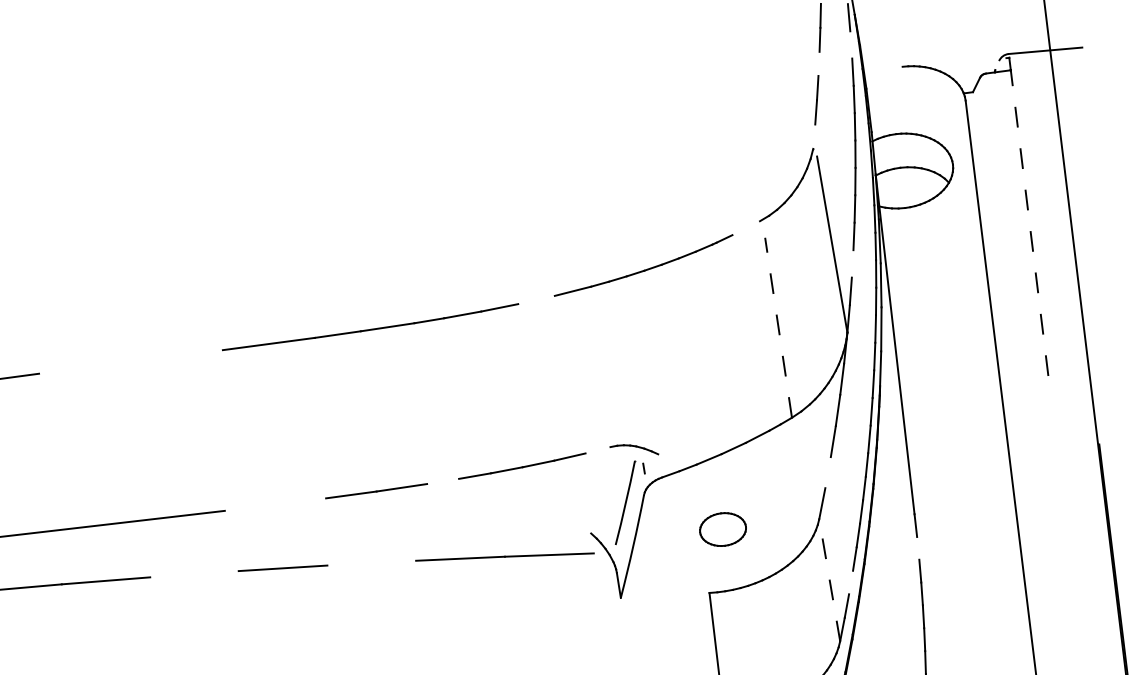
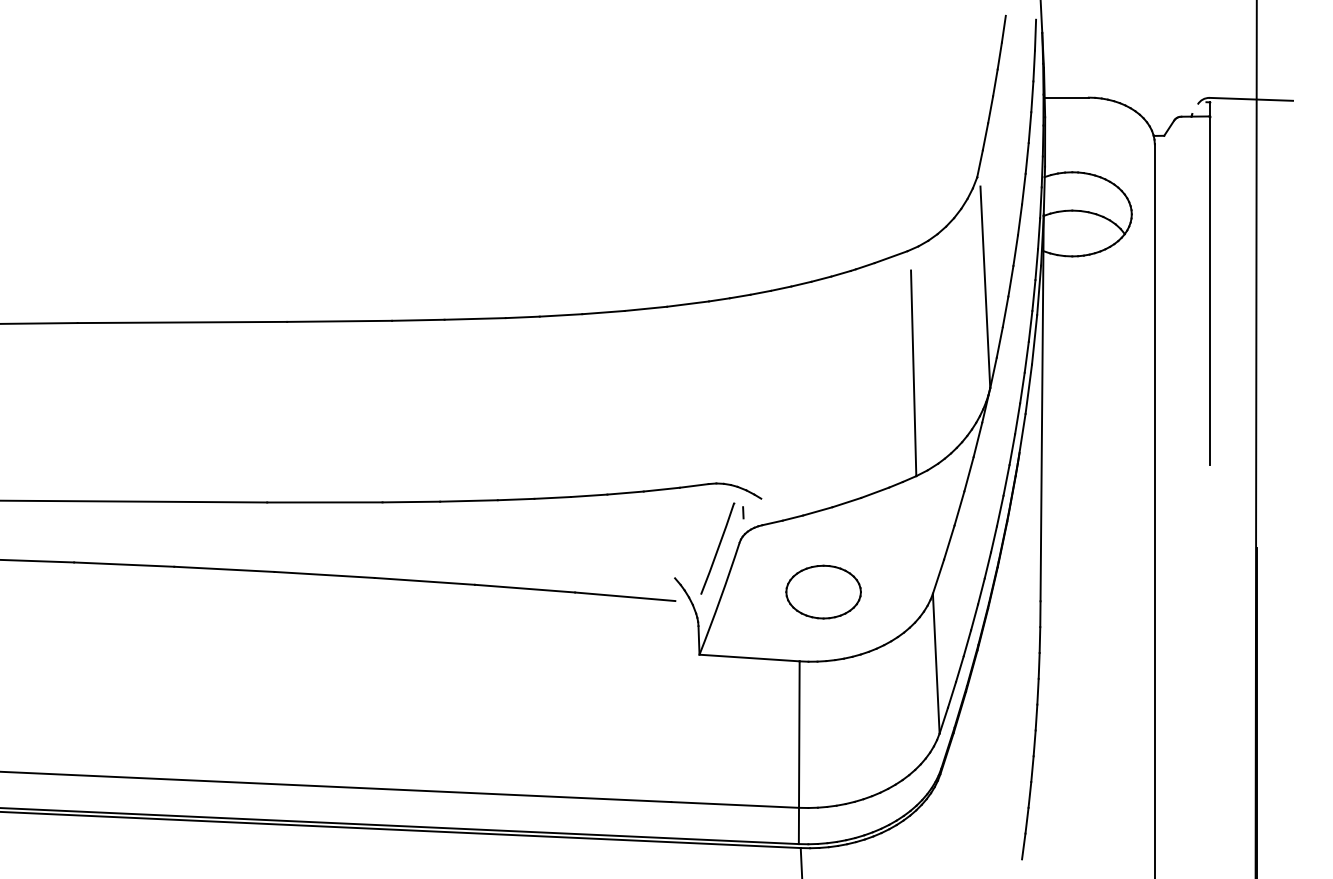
line: (850, 44) -> (1033, 65), added
line: (819, 63) -> (995, 82), added
line: (883, 69) -> (1066, 97), added
line: (813, 136) -> (979, 163), added
line: (1029, 223) -> (1209, 290), dashed -> solid
line: (745, 228) -> (890, 257), added
line: (852, 263) -> (1005, 311), added
line: (536, 299) -> (645, 308), added
line: (778, 327) -> (913, 373), dashed -> solid
line: (131, 361) -> (182, 322), added
line: (597, 450) -> (693, 485), added
line: (828, 472) -> (949, 542), added
line: (442, 481) -> (515, 499), added
line: (275, 504) -> (324, 502), added
part: (722, 529) -> (823, 591), size x1.43
line: (917, 547) -> (1039, 639), added
line: (371, 562) -> (424, 580), added
line: (194, 573) -> (224, 568), added
line: (829, 580) -> (936, 663), dashed -> solid
line: (850, 582) -> (959, 669), added
line: (665, 594) -> (749, 657), added

